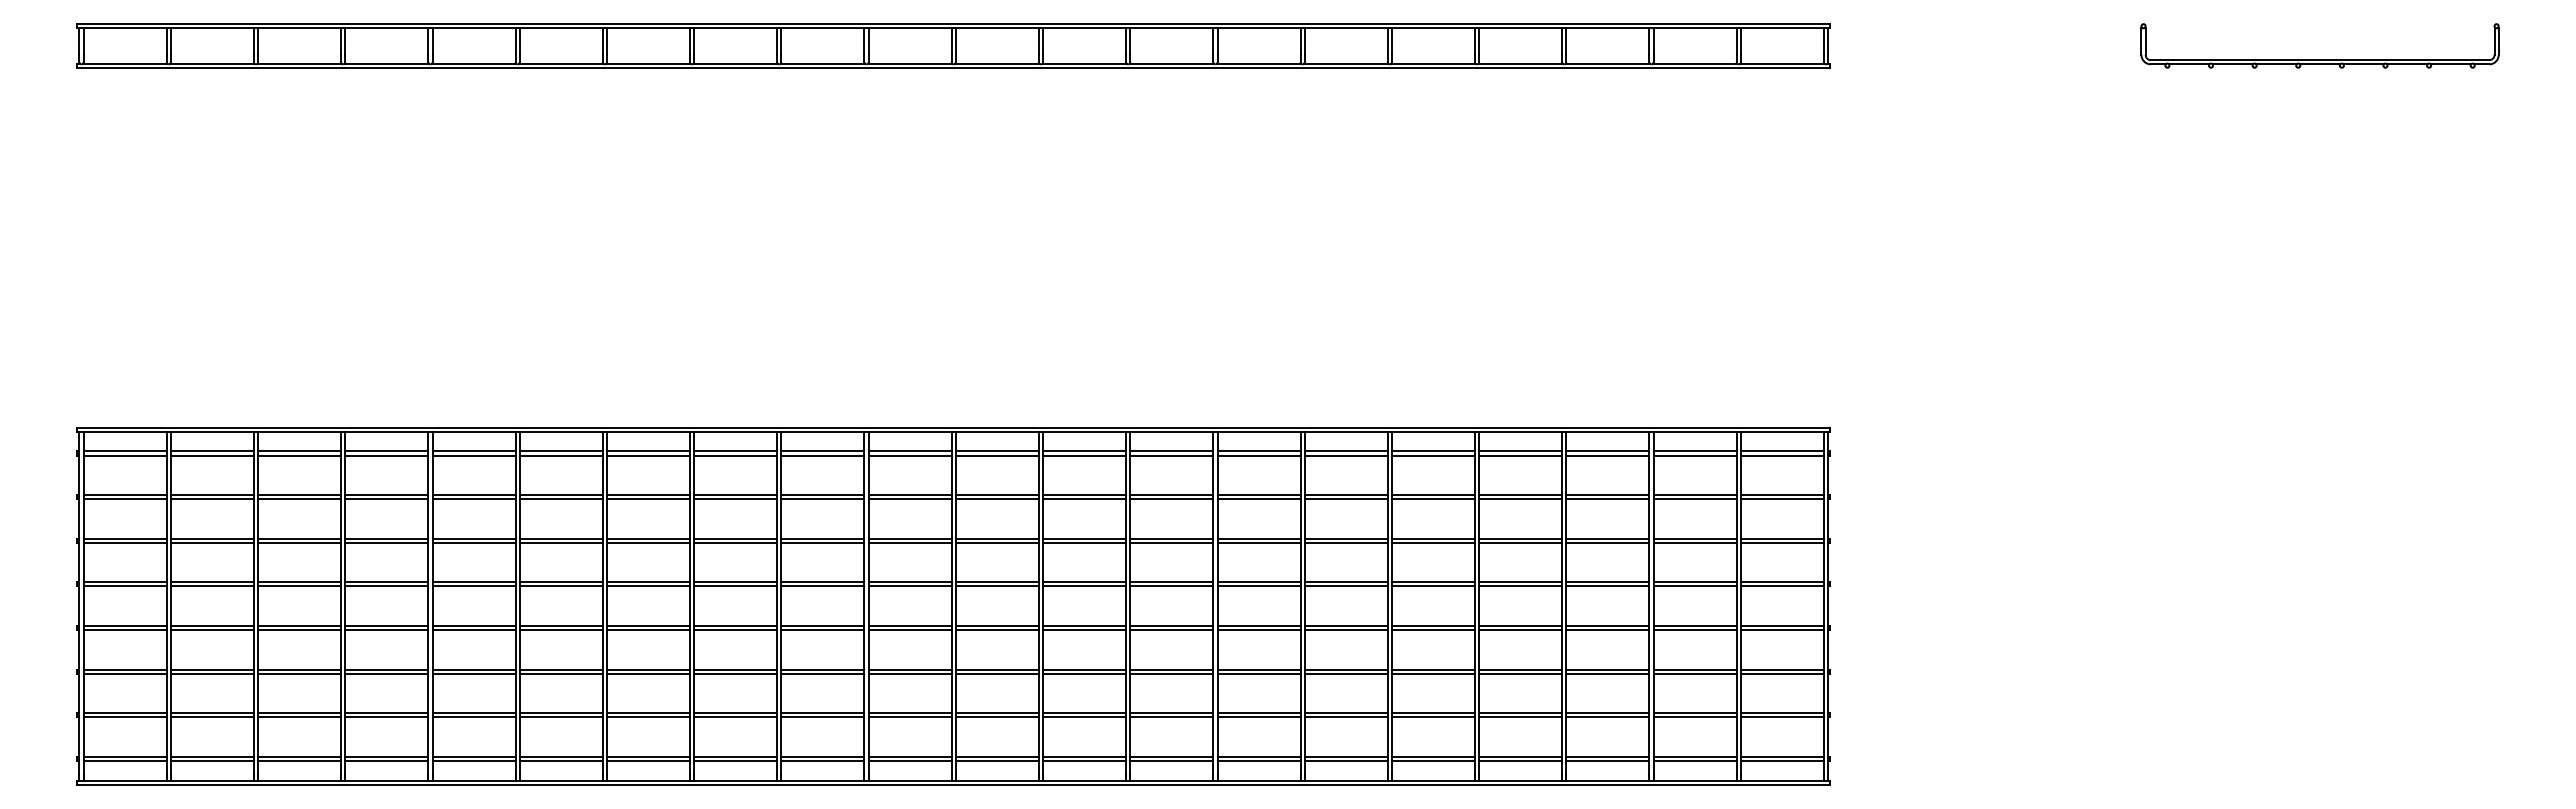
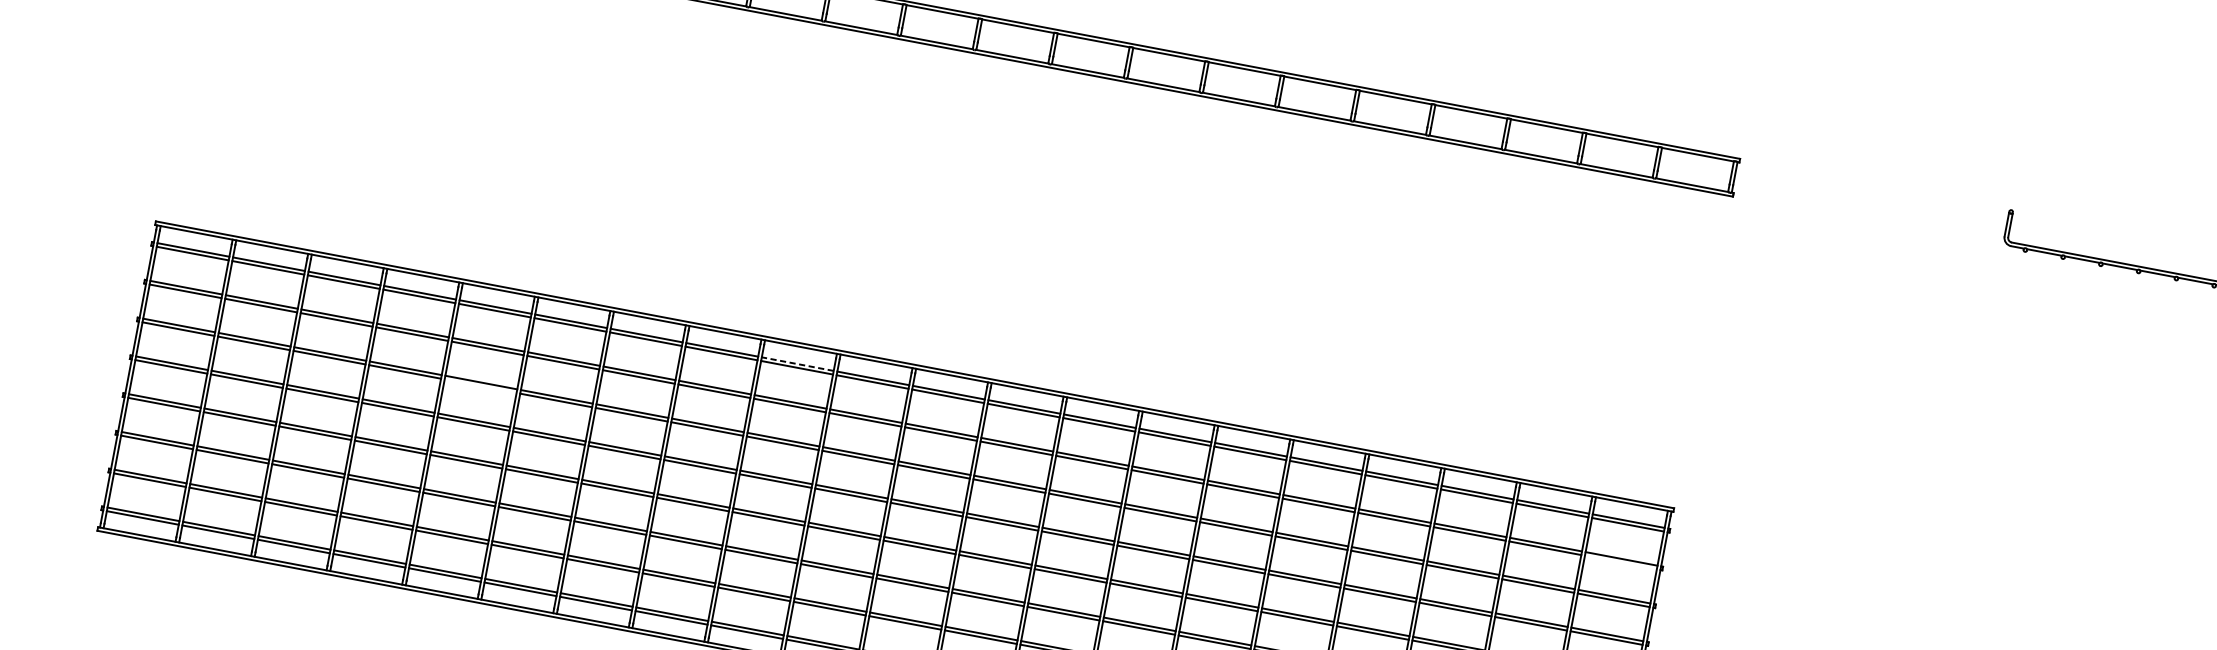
line: (822, 451) -> (797, 364), solid -> dashed
line: (1781, 499) -> (1620, 562), removed
line: (473, 542) -> (480, 385), removed

